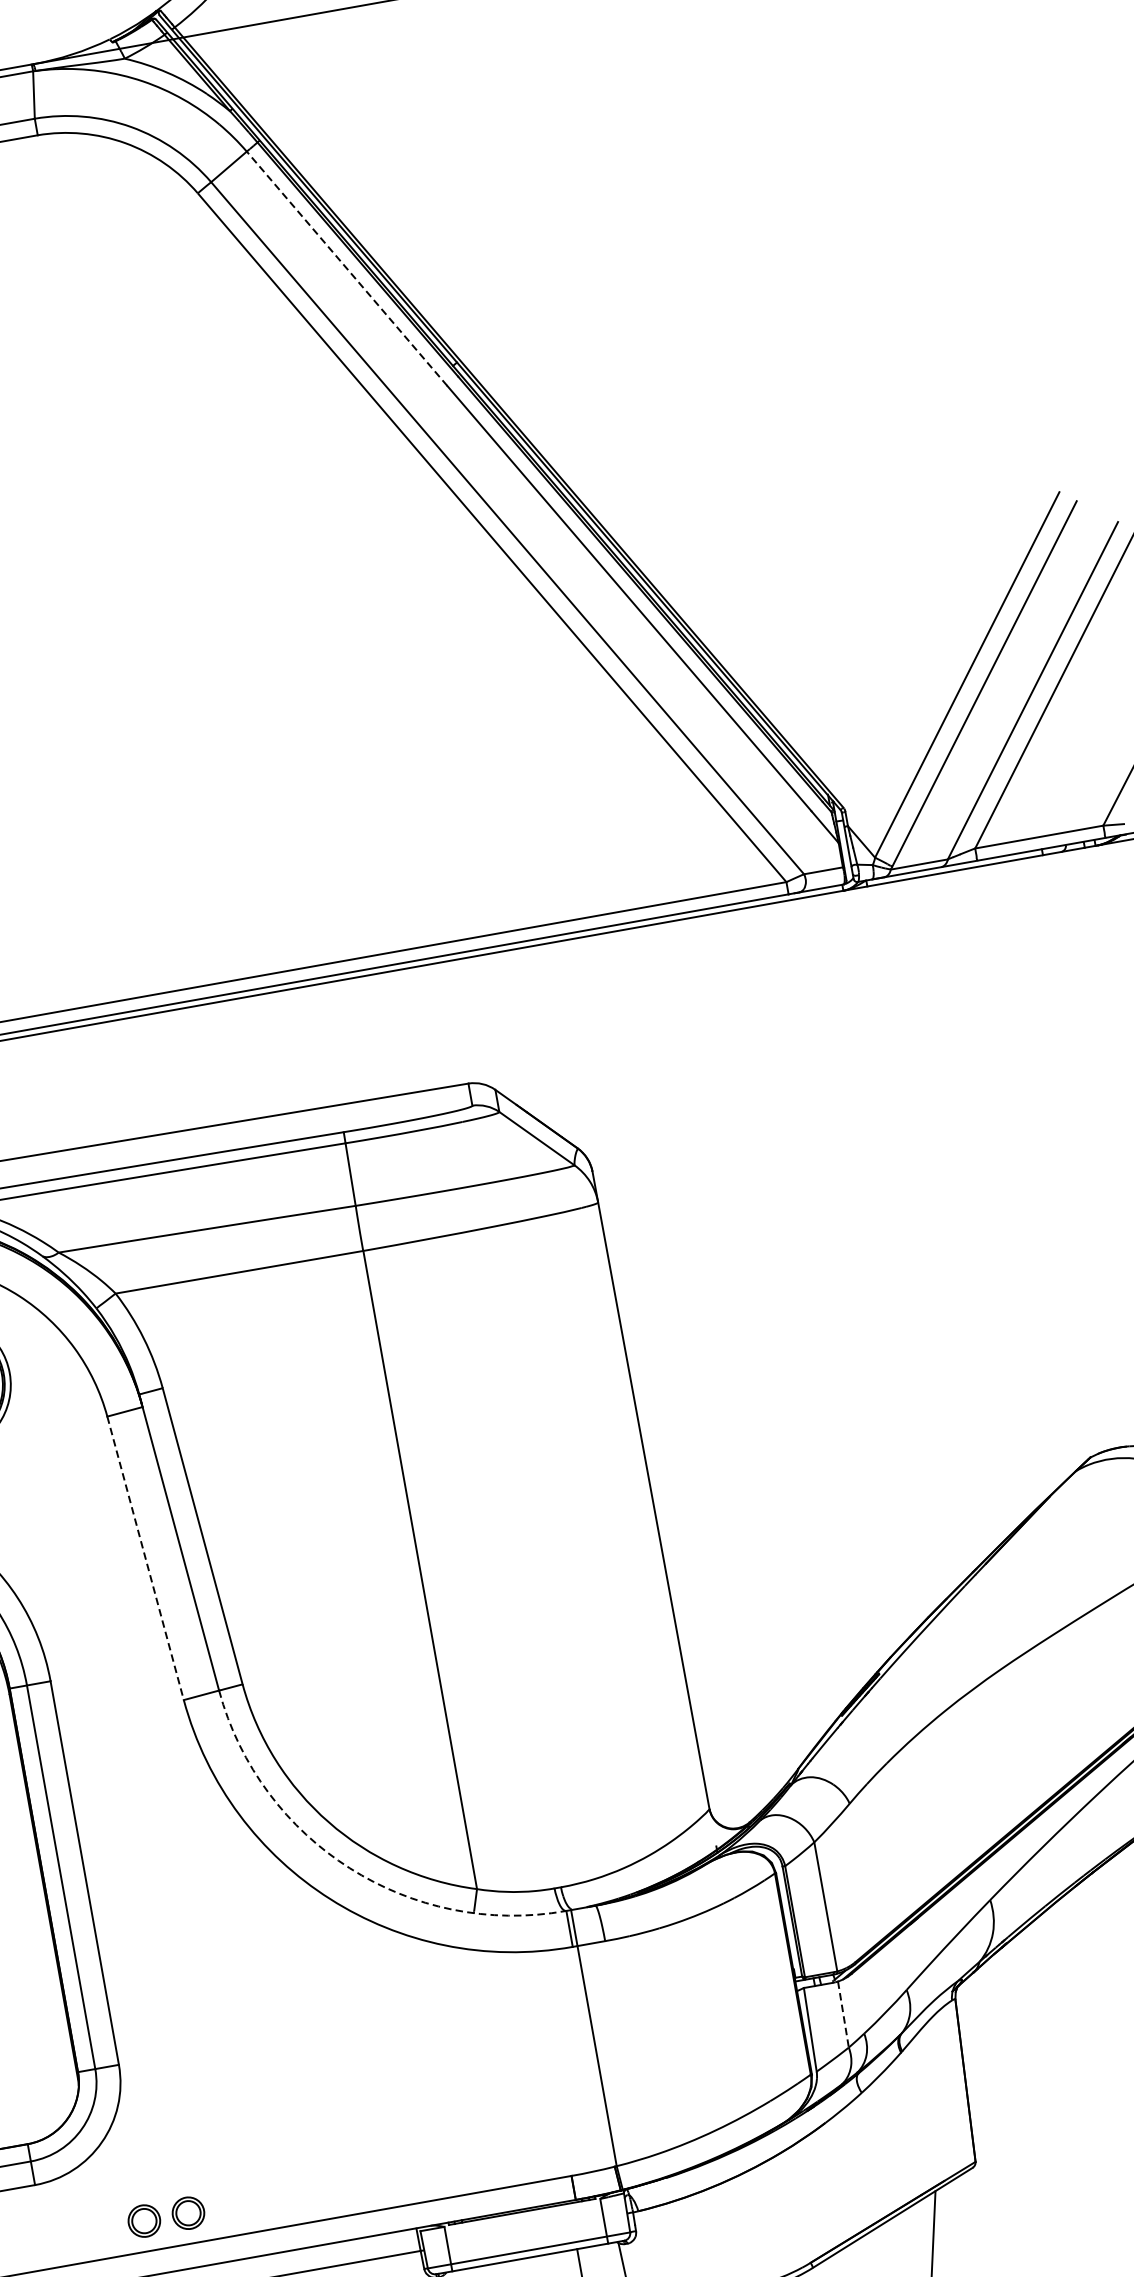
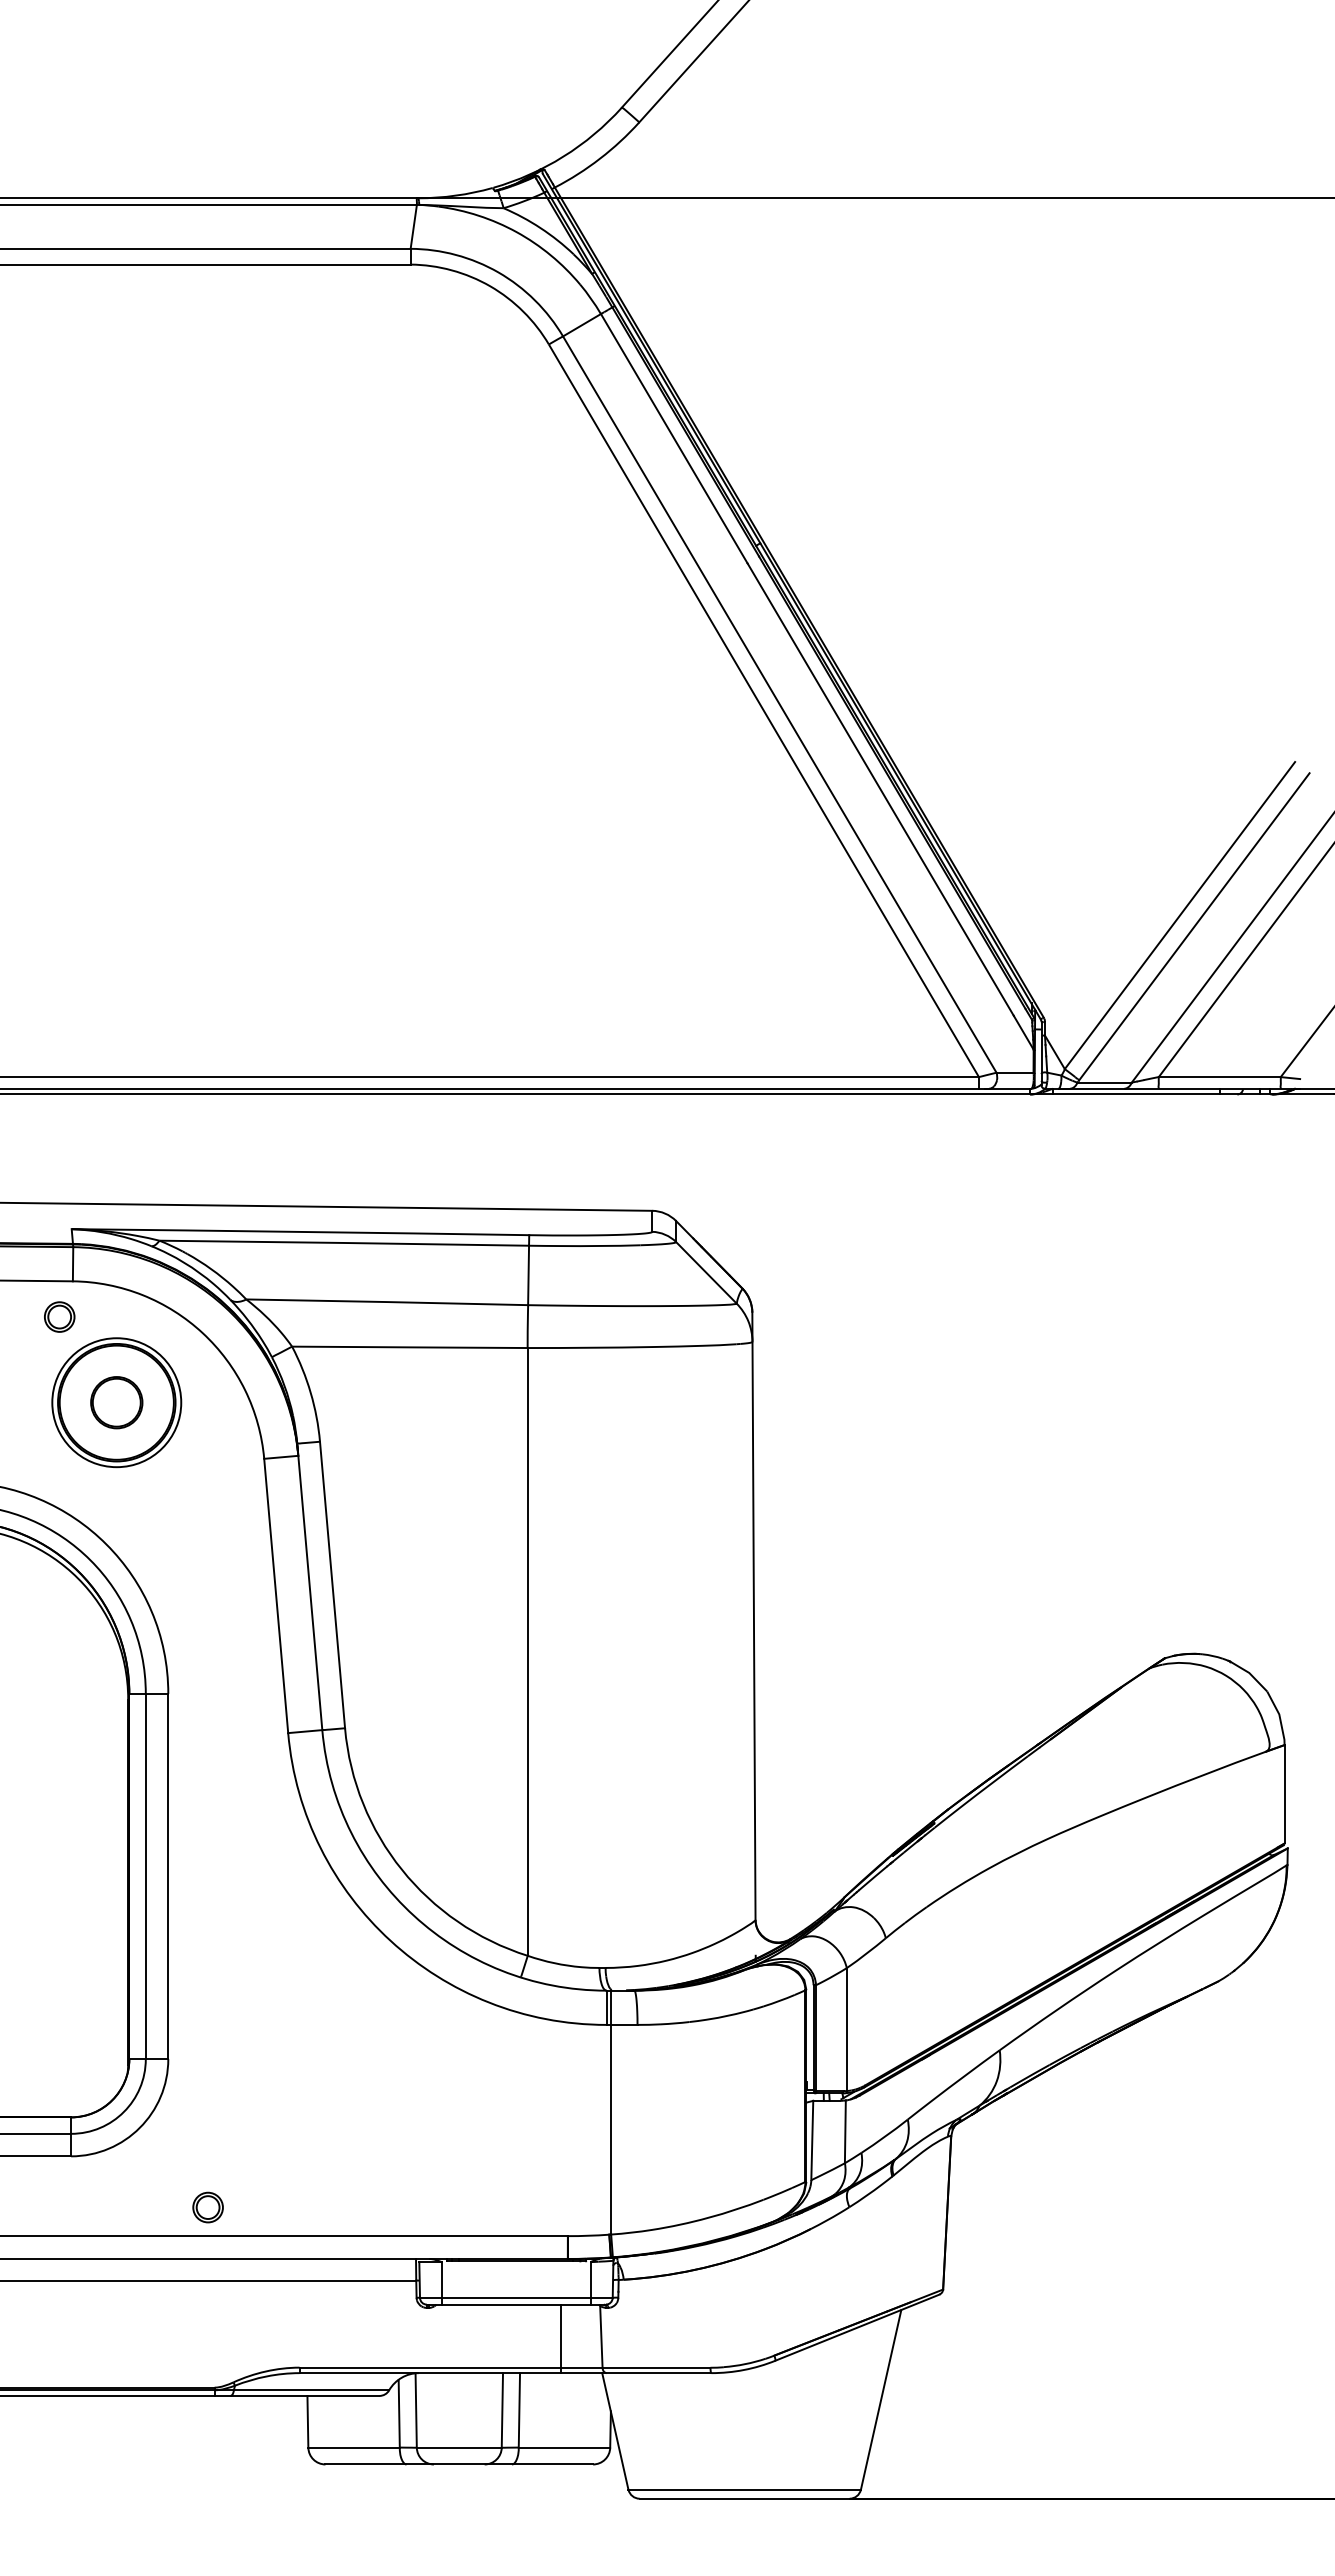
line: (347, 268) -> (674, 438), dashed -> solid
line: (145, 1557) -> (276, 1595), dashed -> solid
arc: (349, 1868) -> (413, 1915), dashed -> solid
line: (843, 2015) -> (845, 2132), dashed -> solid
part: (143, 2221) -> (165, 2207), removed

